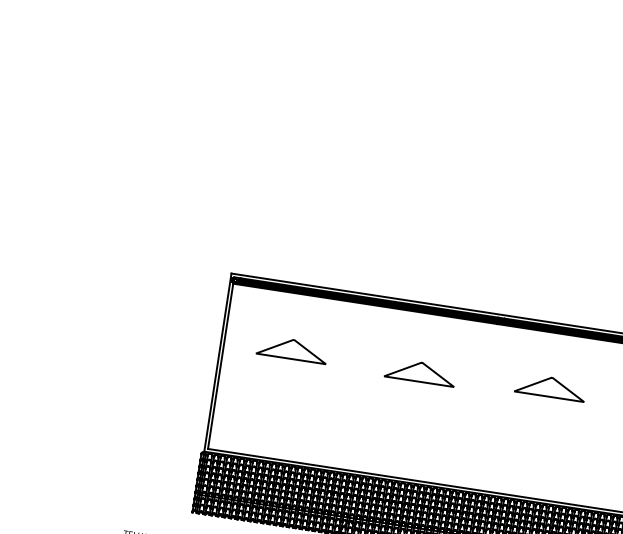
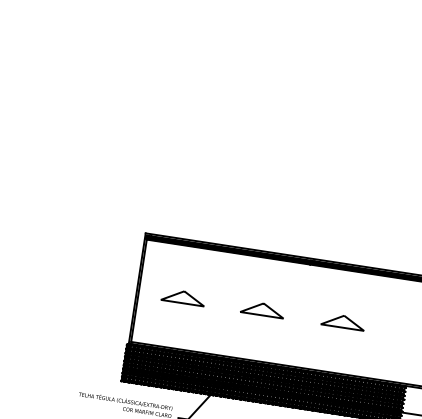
part: (290, 351) -> (182, 298), moved
part: (418, 373) -> (261, 310), moved
part: (549, 390) -> (342, 323), moved

